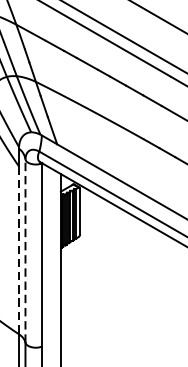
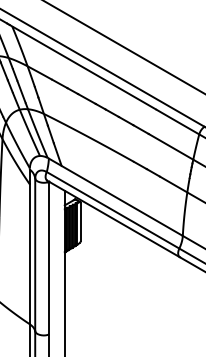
line: (18, 250) -> (29, 254), dashed -> solid
line: (25, 250) -> (35, 254), dashed -> solid

